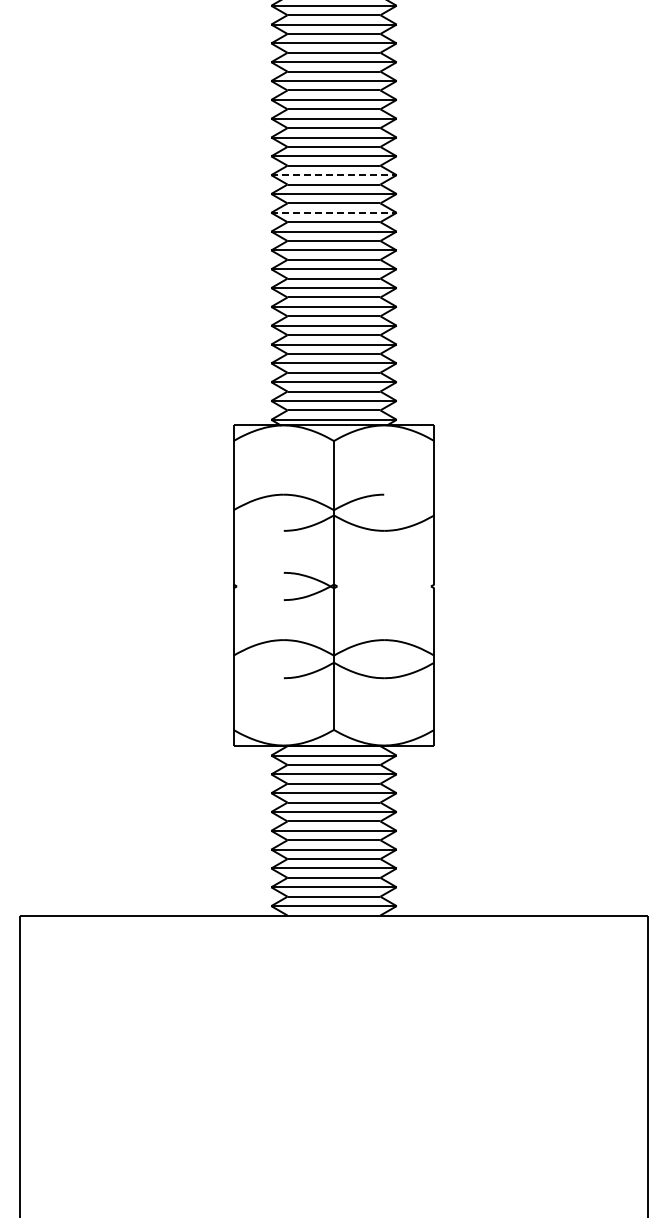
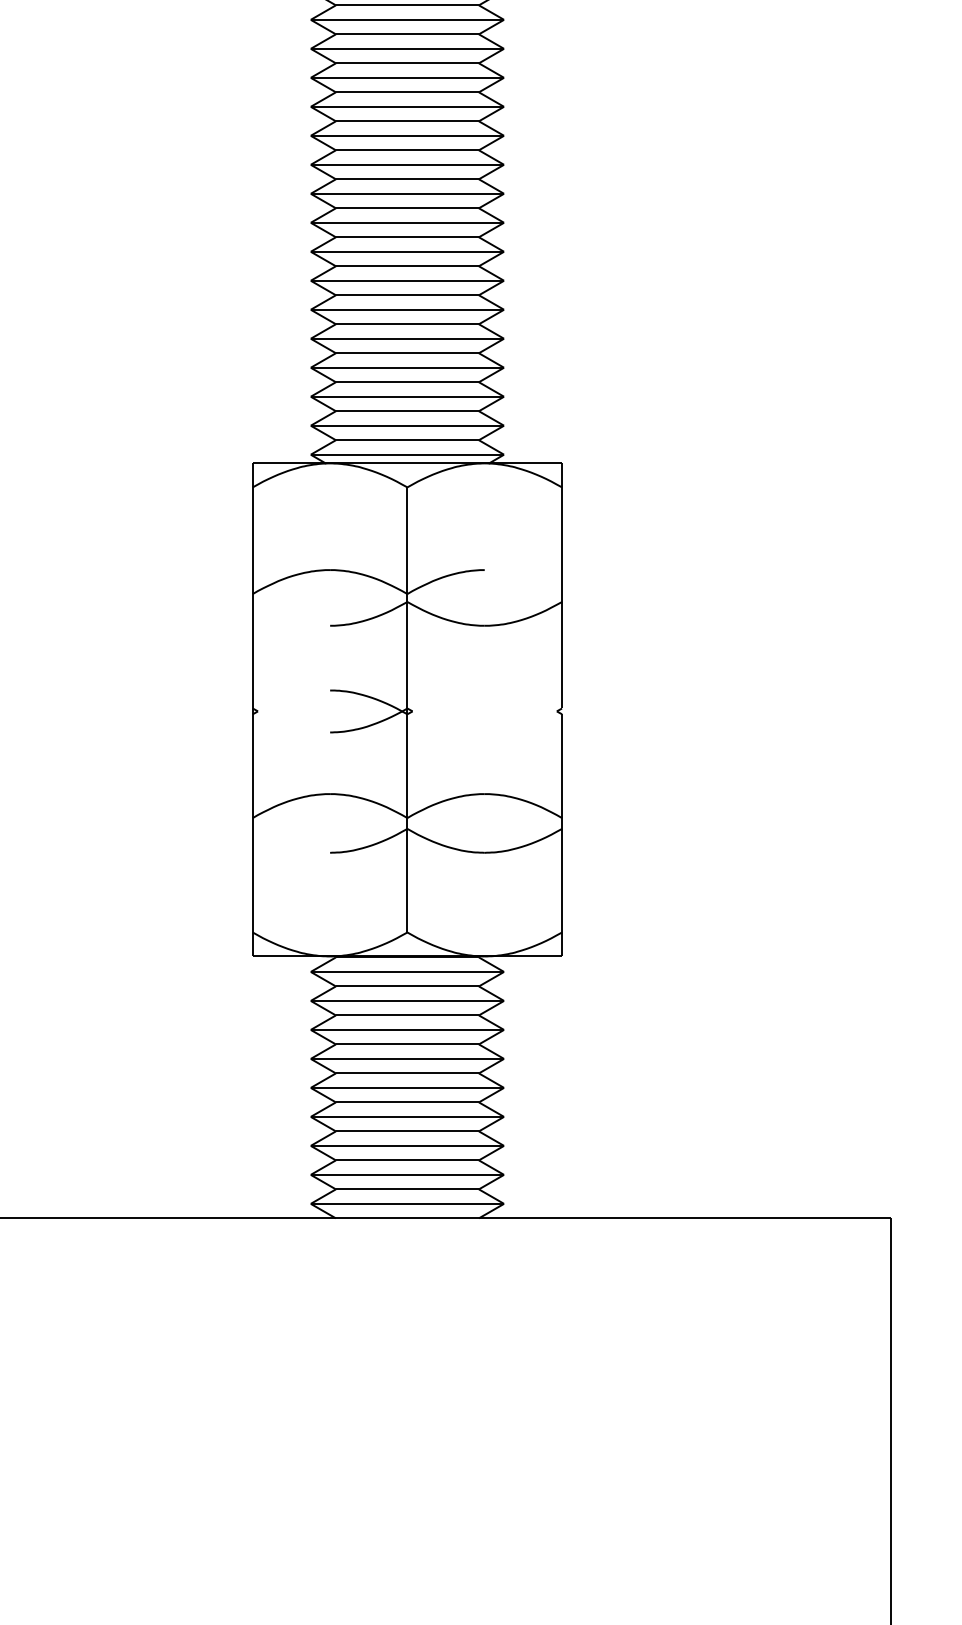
line: (334, 175) -> (408, 78), dashed -> solid
line: (334, 212) -> (408, 135), dashed -> solid

